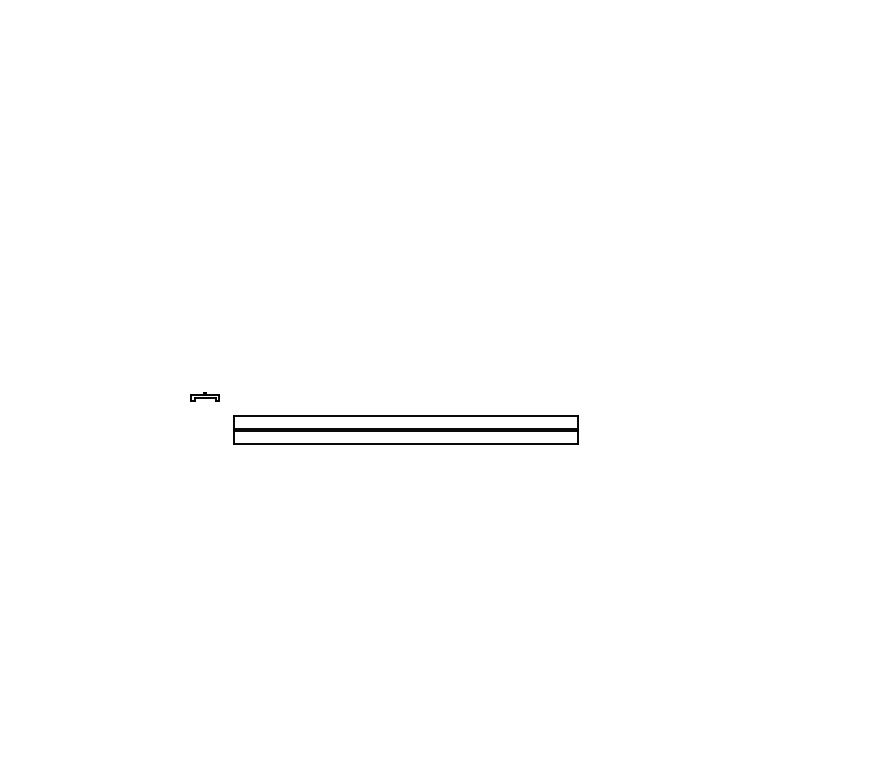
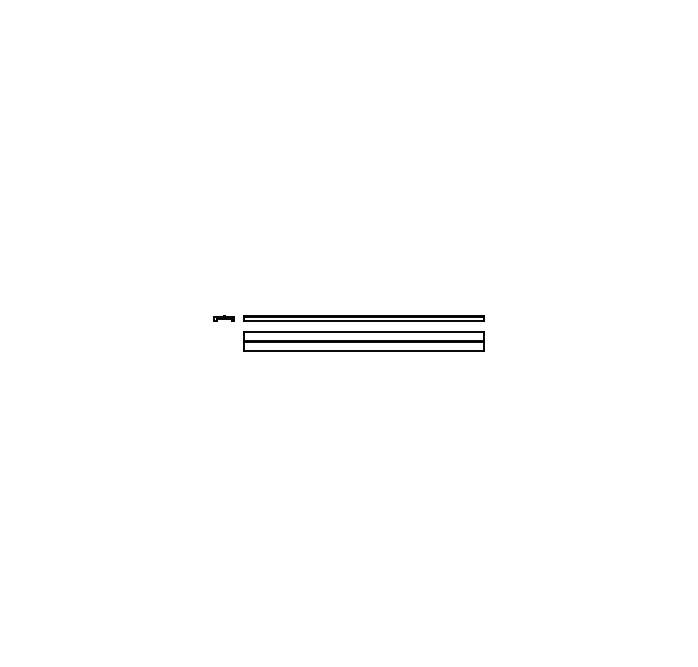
part: (405, 397) -> (363, 318), added

